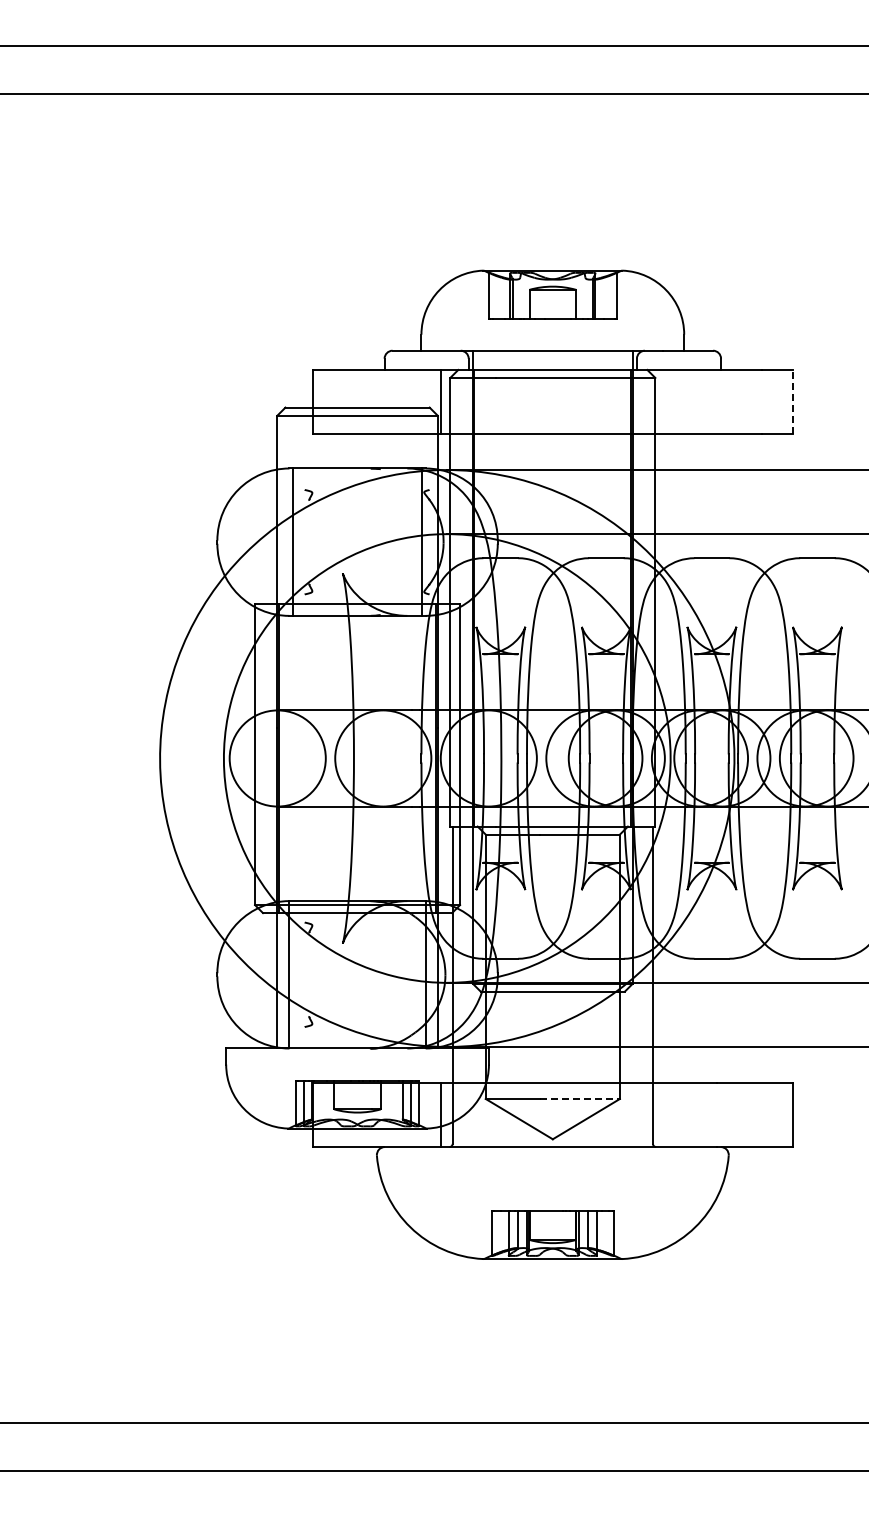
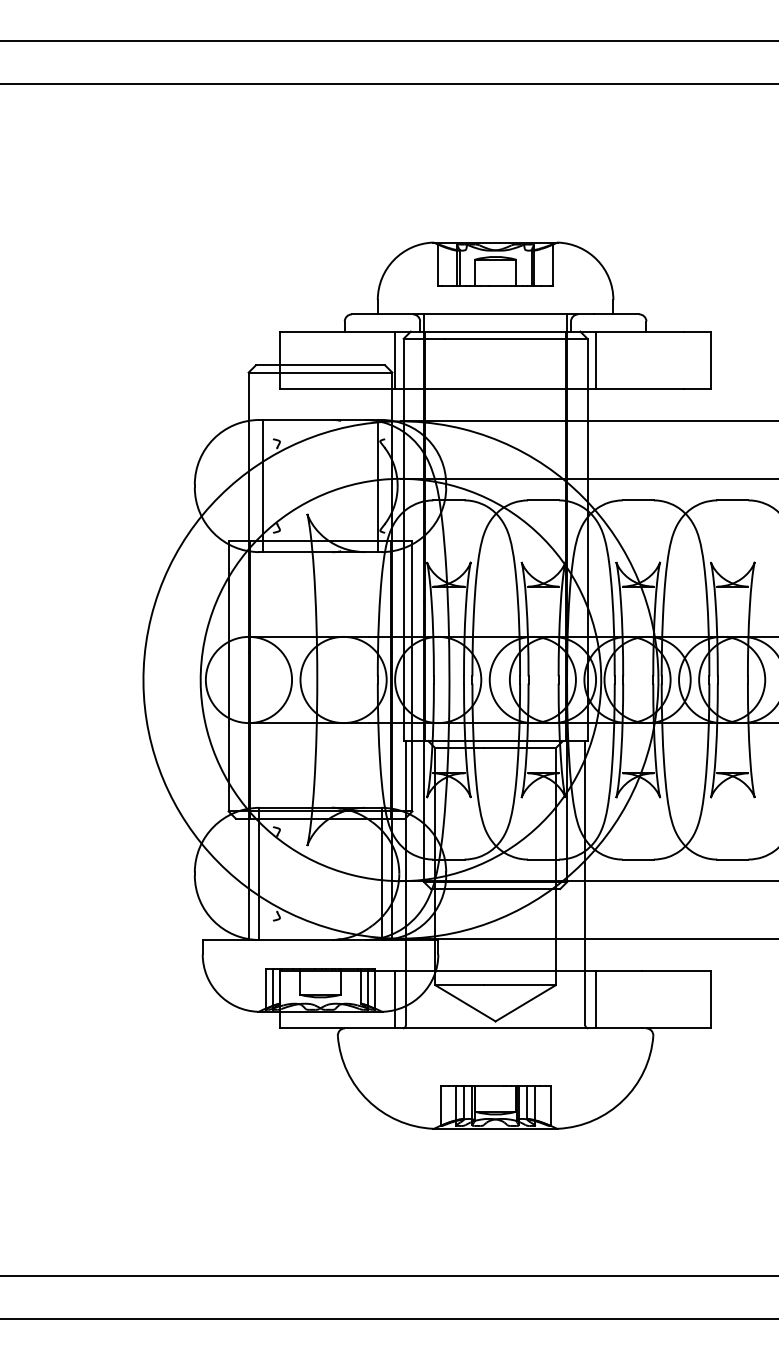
line: (664, 401) -> (595, 359), added
line: (793, 401) -> (711, 359), dashed -> solid
line: (580, 1098) -> (520, 984), dashed -> solid
line: (664, 1114) -> (595, 999), added

